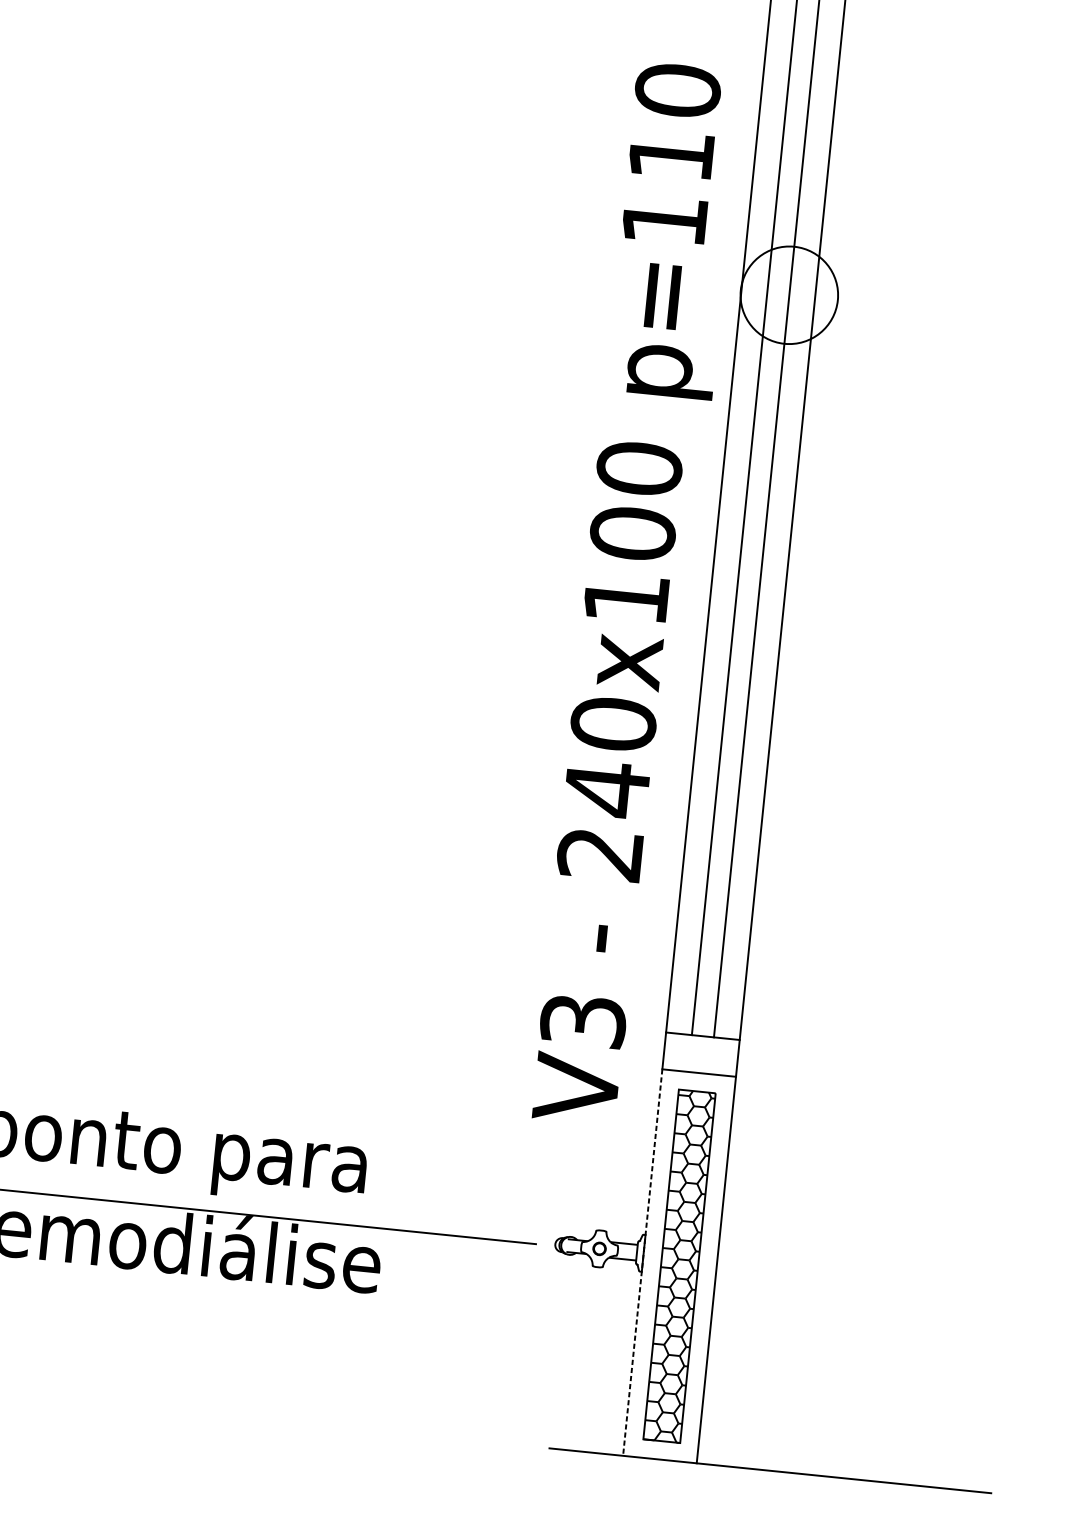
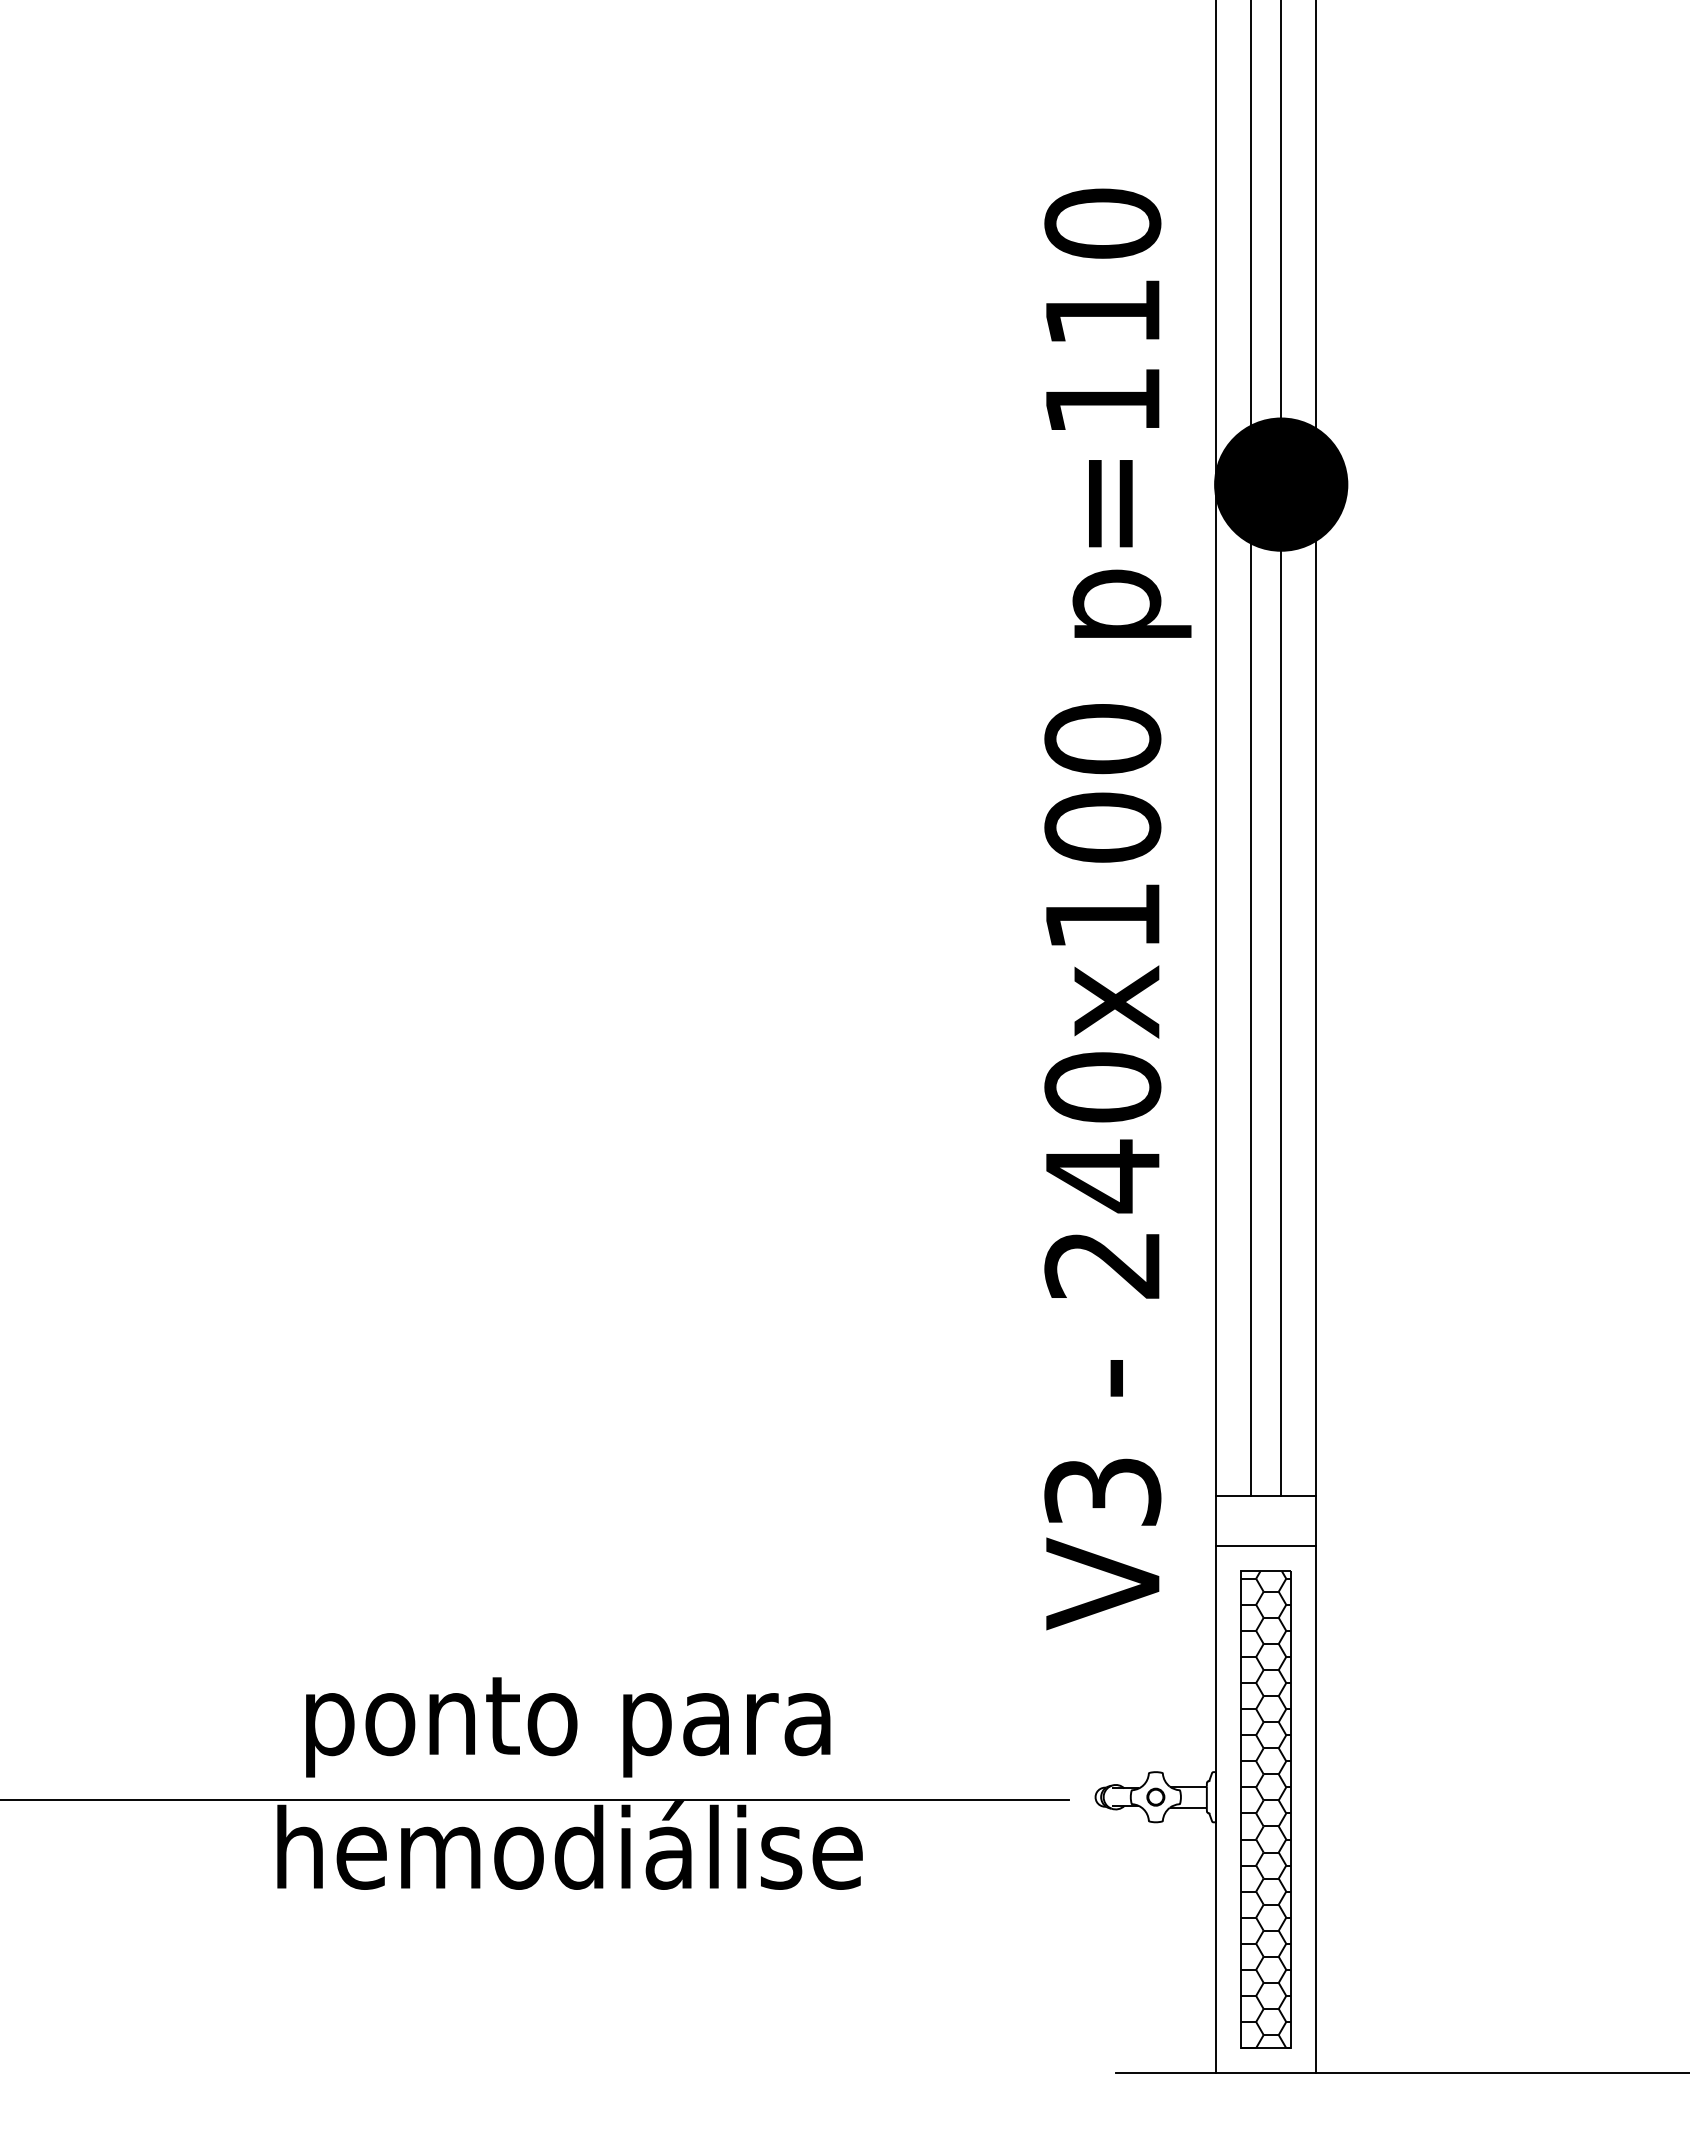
fill: (789, 295) -> (1281, 484), added
line: (642, 1263) -> (1215, 1810), dashed -> solid

